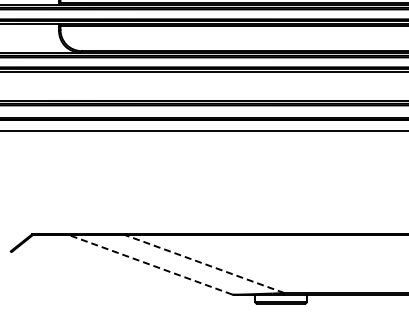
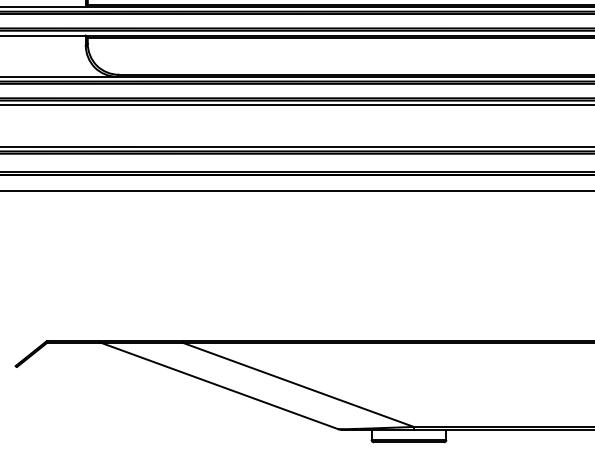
line: (150, 264) -> (218, 385), dashed -> solid
line: (204, 264) -> (297, 385), dashed -> solid

